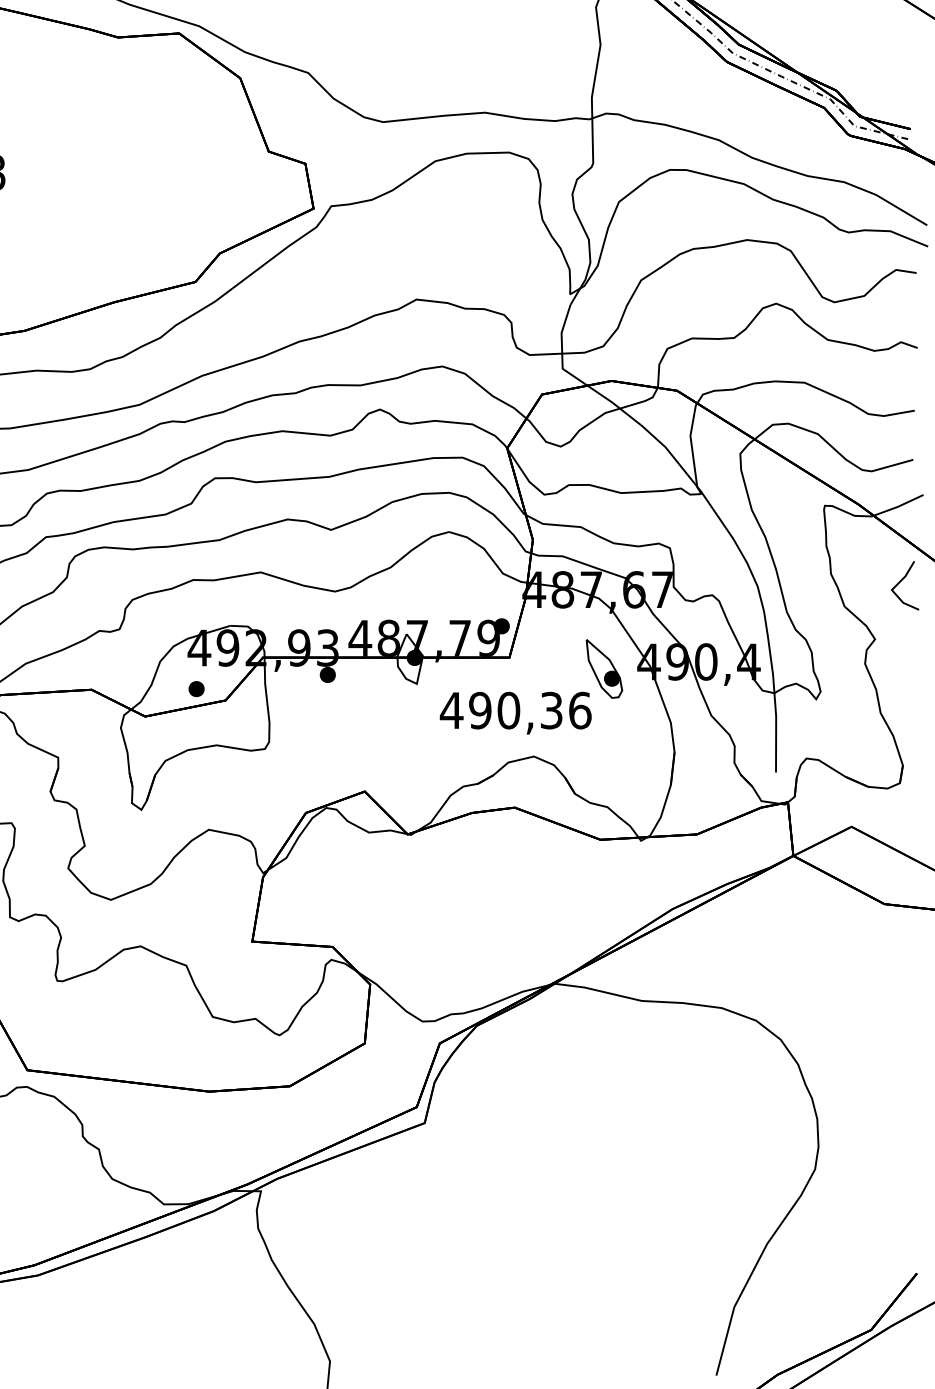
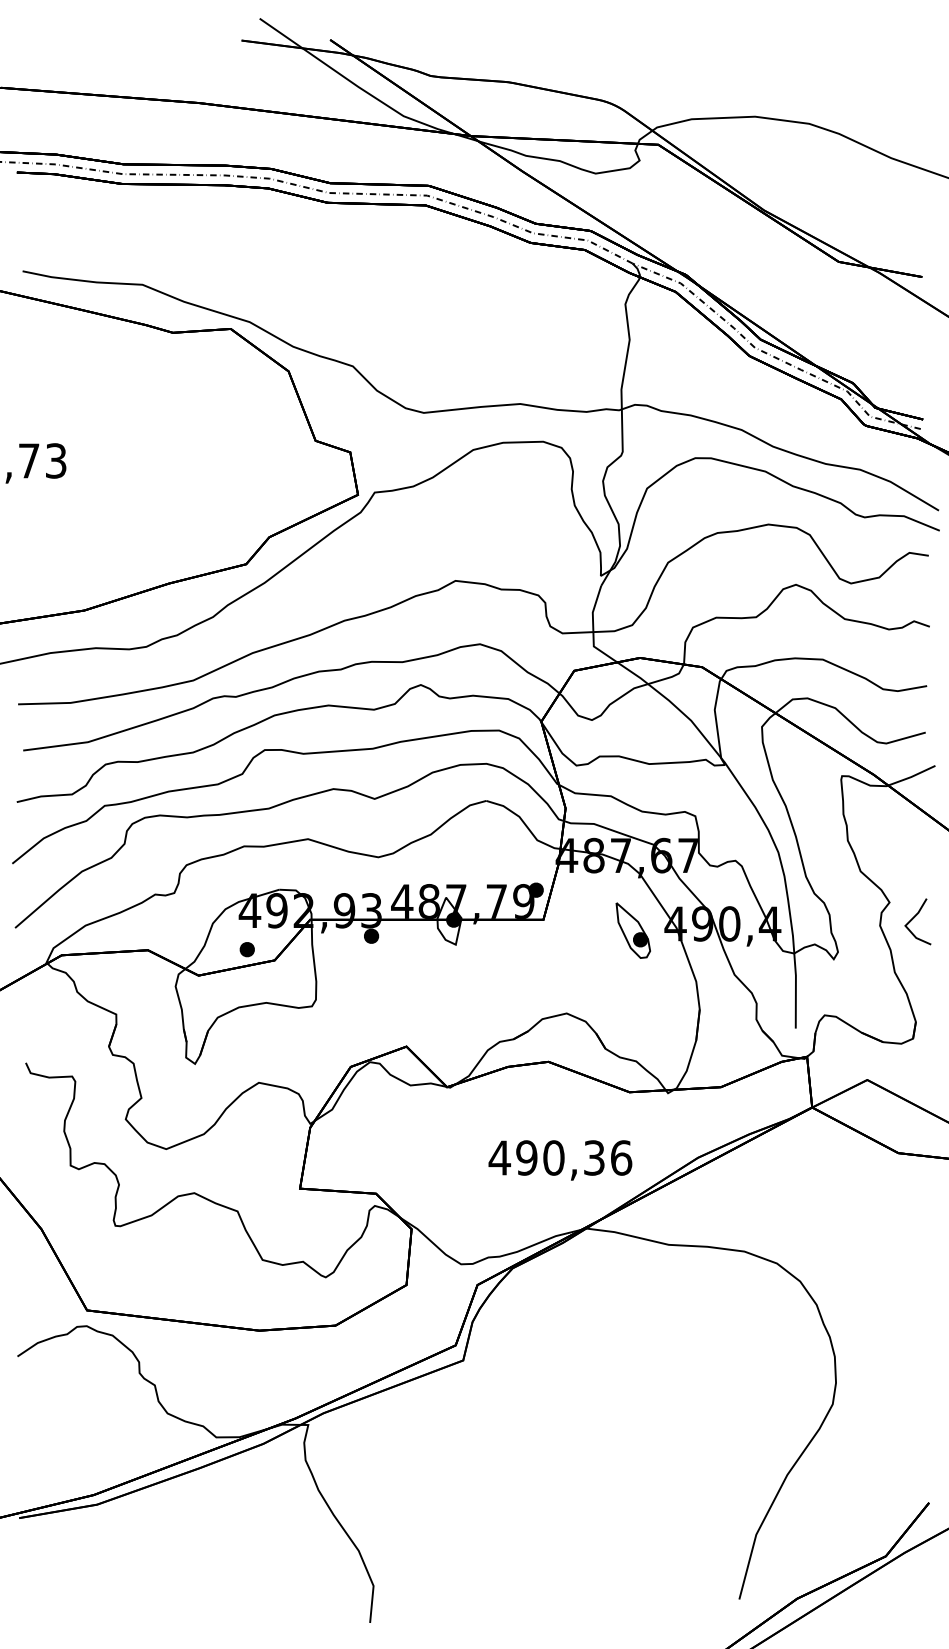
curve: (901, 582) -> (914, 918), moved
text: (515, 713) -> (560, 1160), moved

